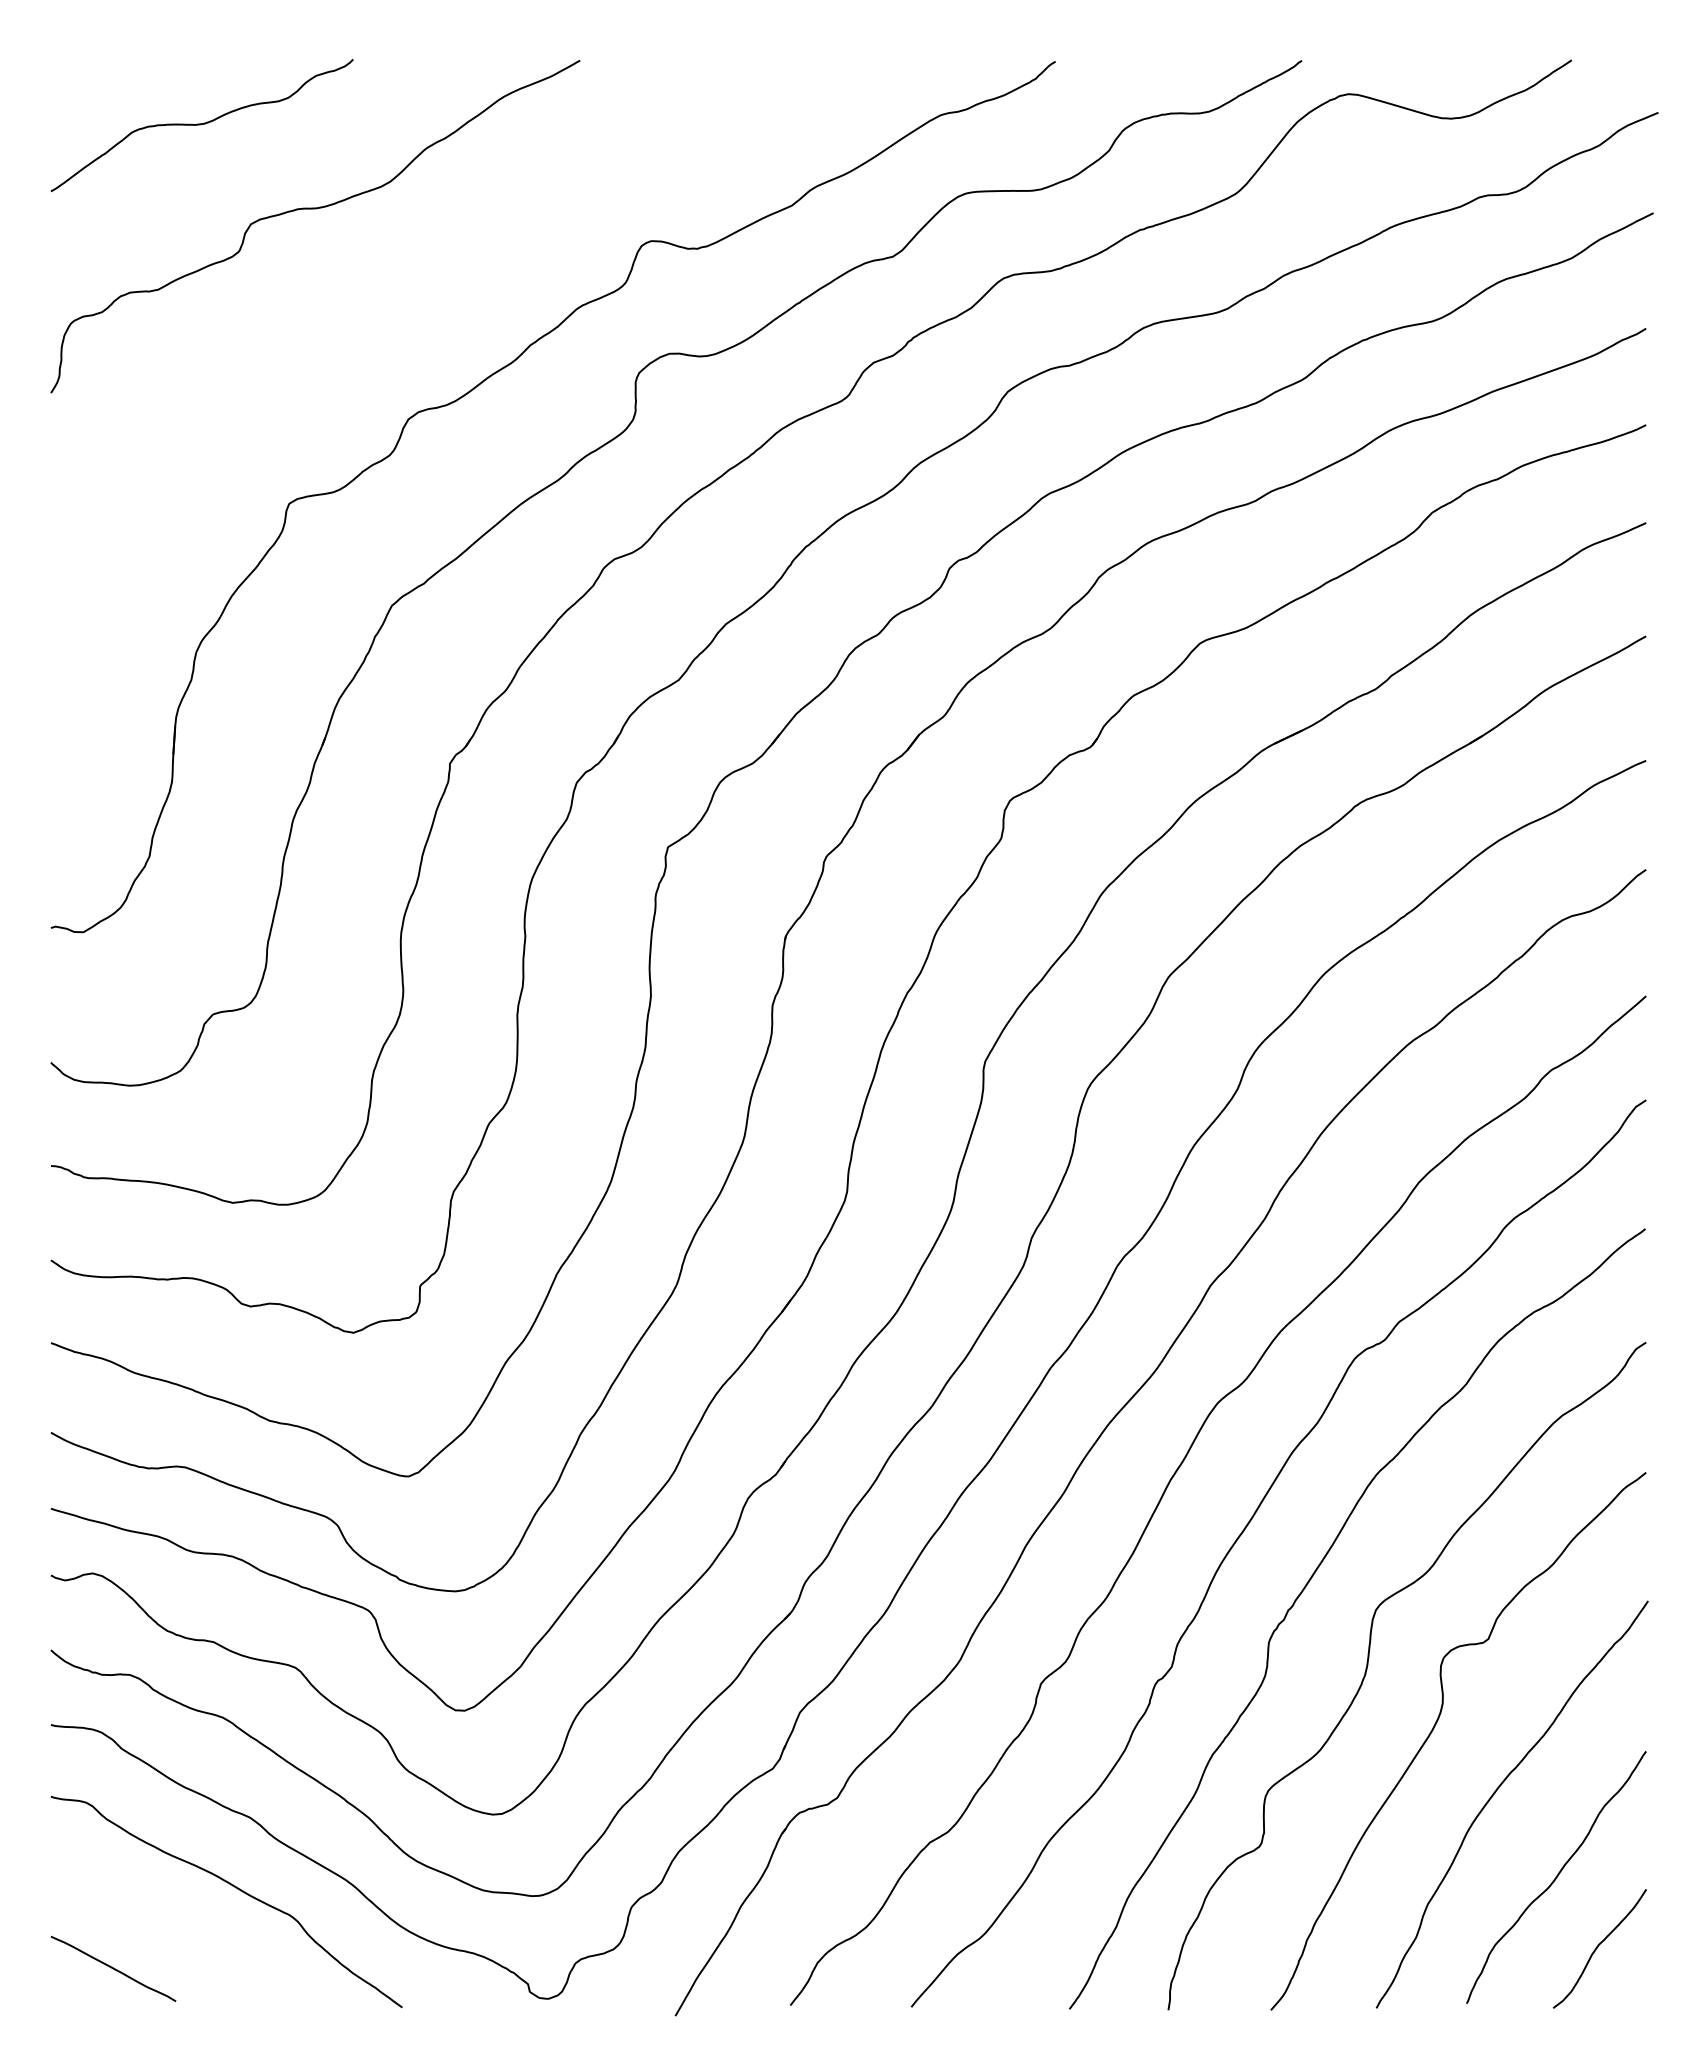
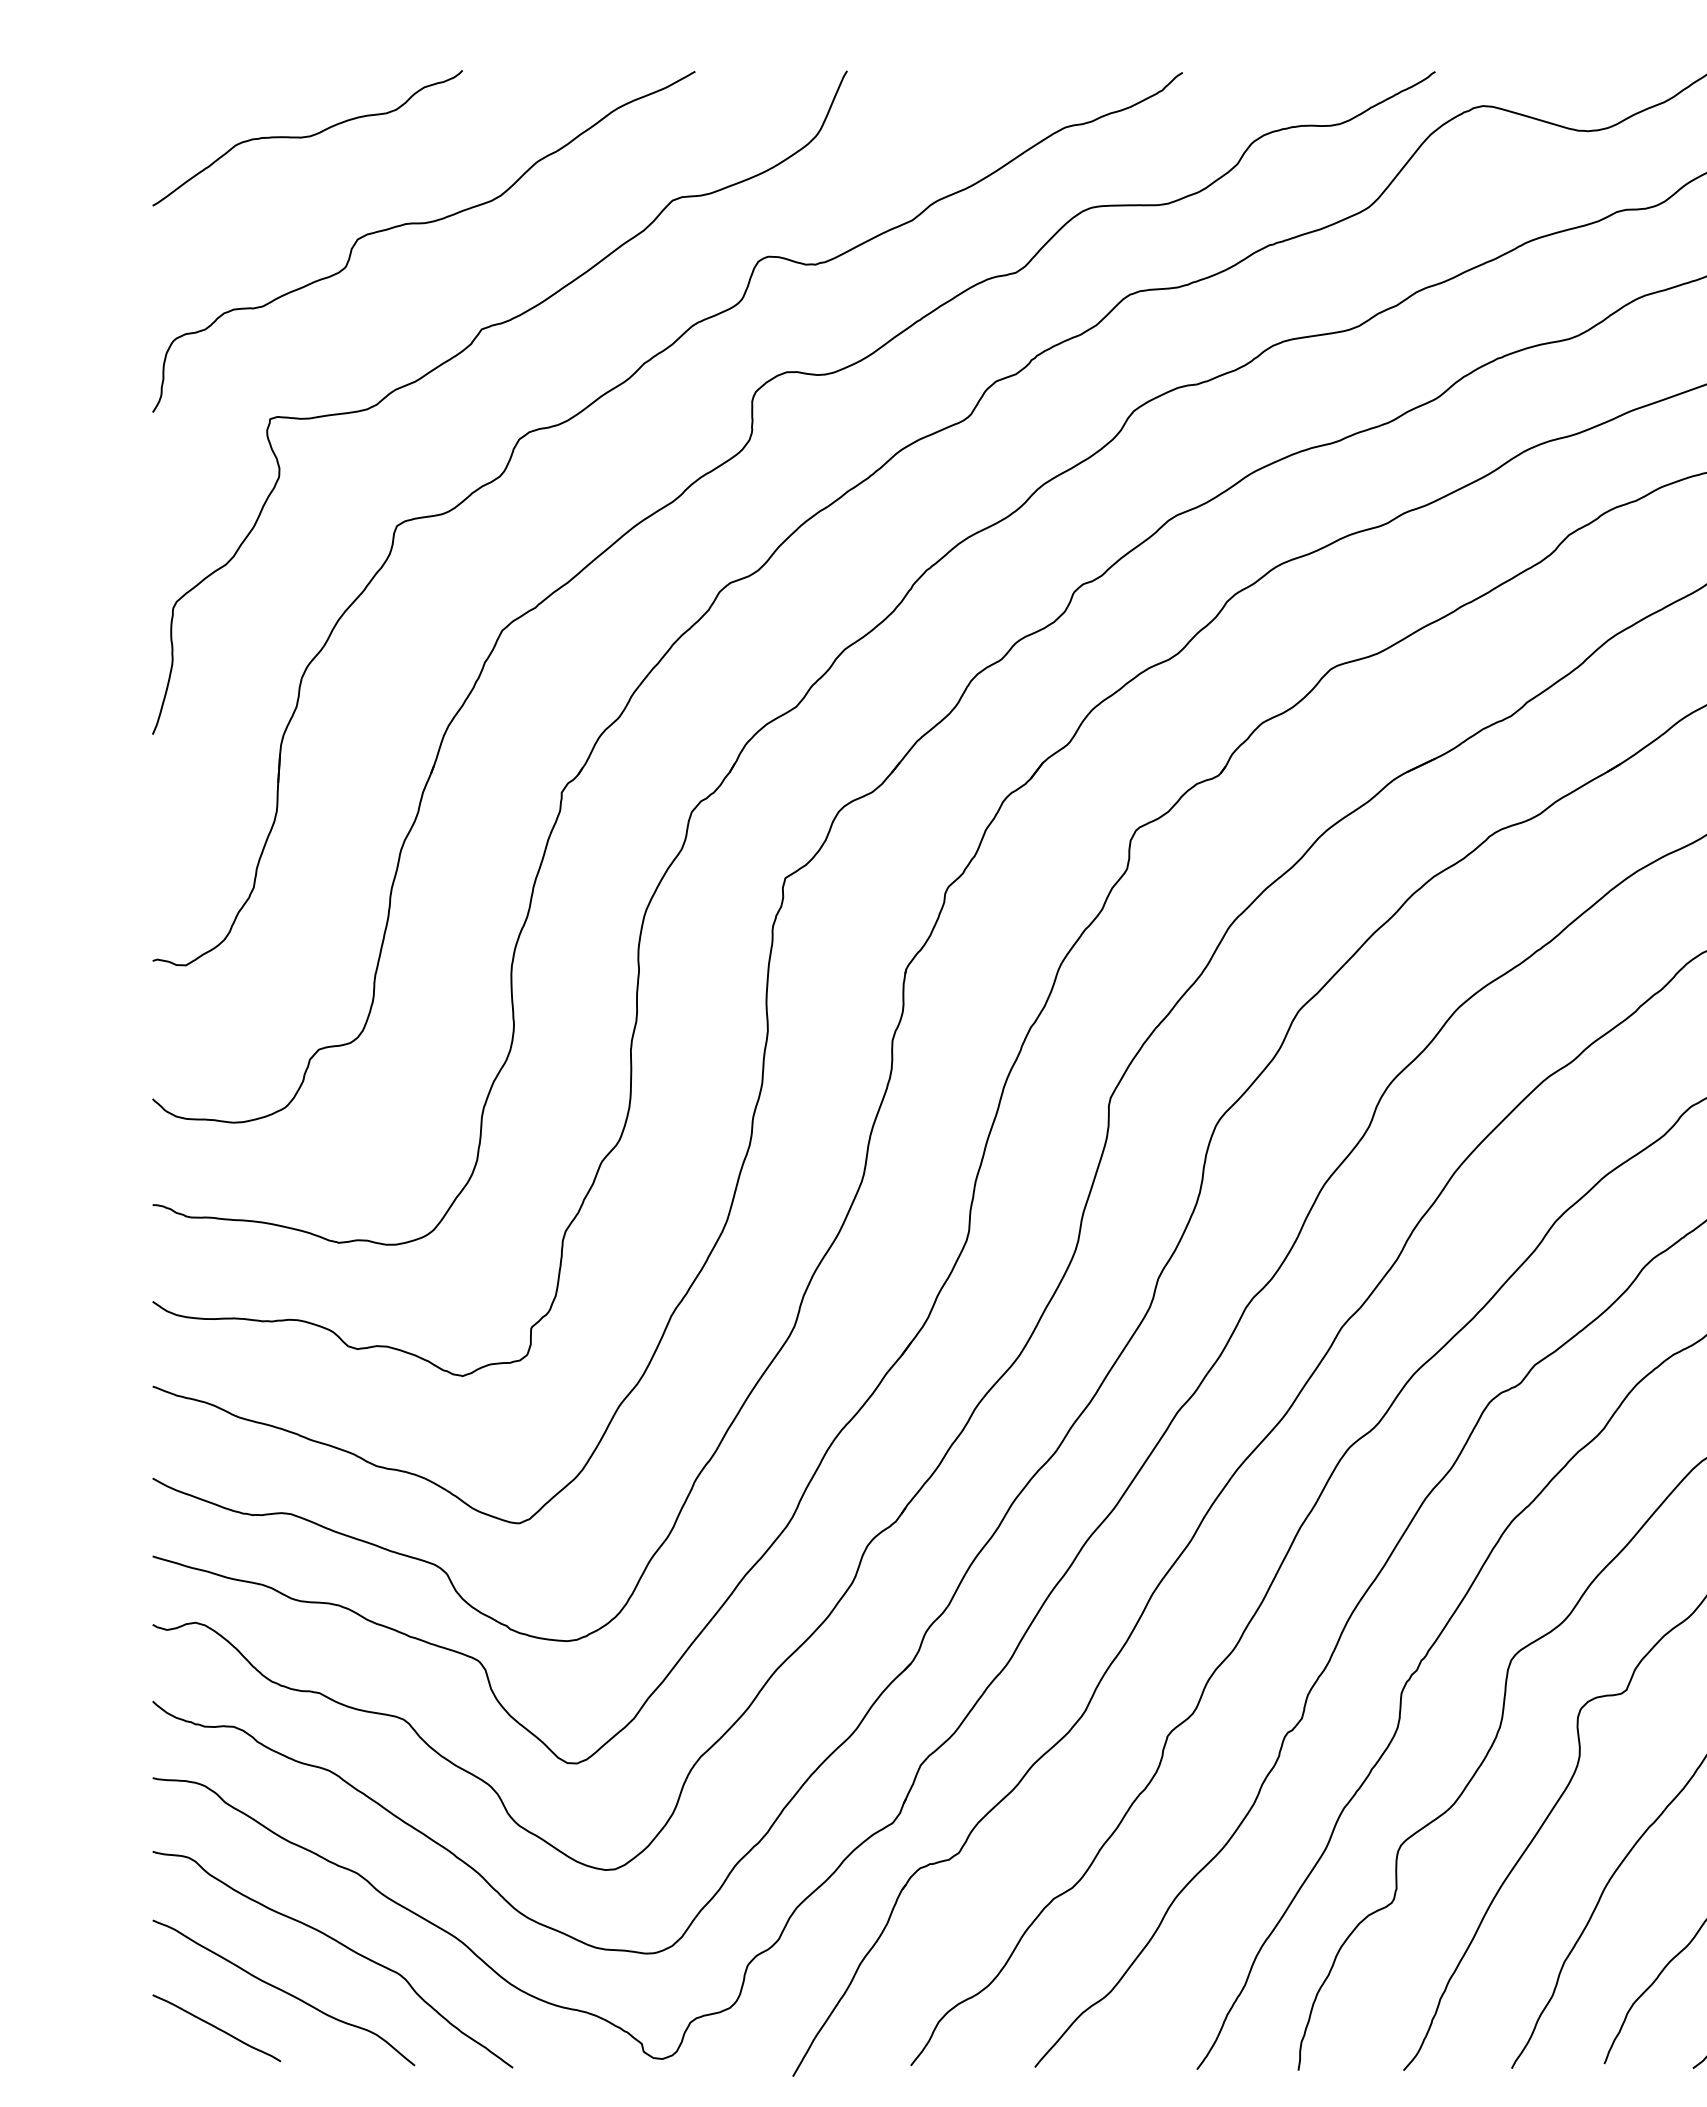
curve: (353, 334) -> (462, 352), added
curve: (178, 1933) -> (283, 1991), added

